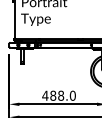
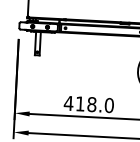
text: (53, 95) -> (80, 103), 488.0 -> 418.0

